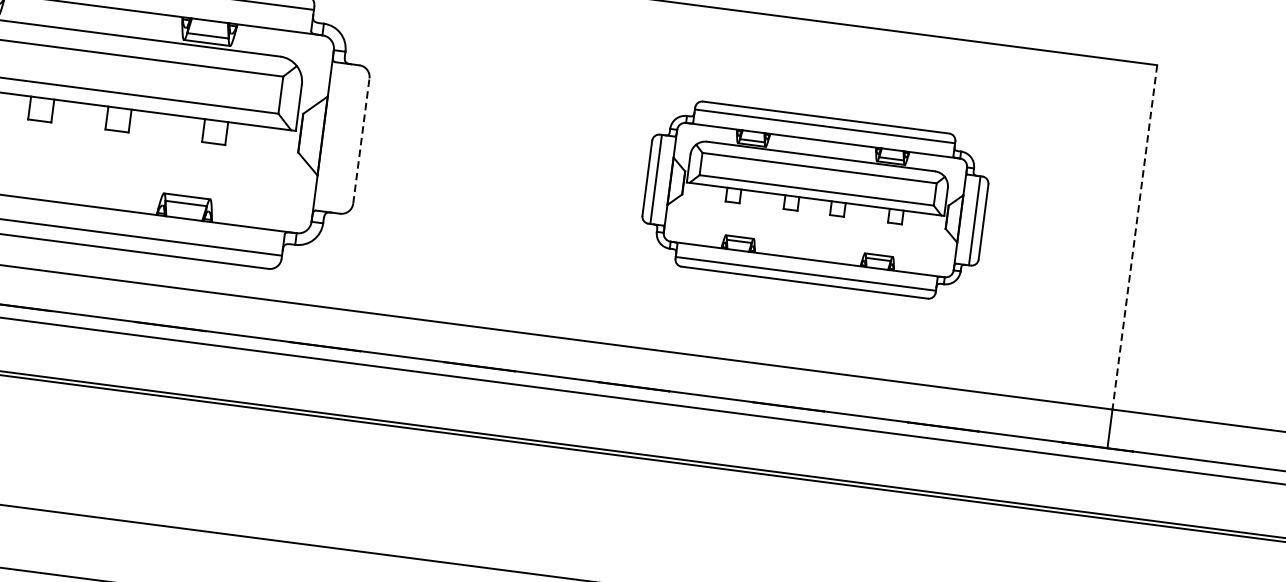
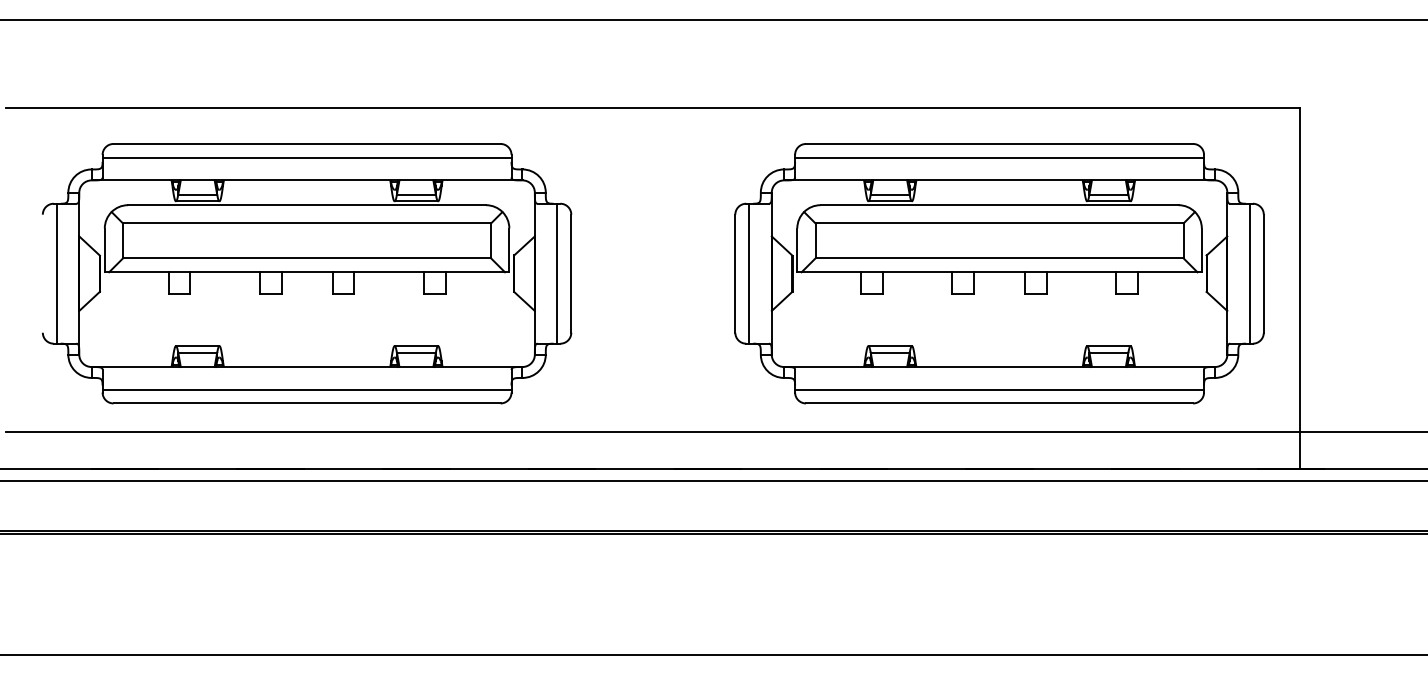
line: (346, 138) -> (557, 273), added
line: (361, 140) -> (571, 273), dashed -> solid
part: (815, 199) -> (999, 273), size x1.67
line: (1135, 238) -> (1300, 270), dashed -> solid

